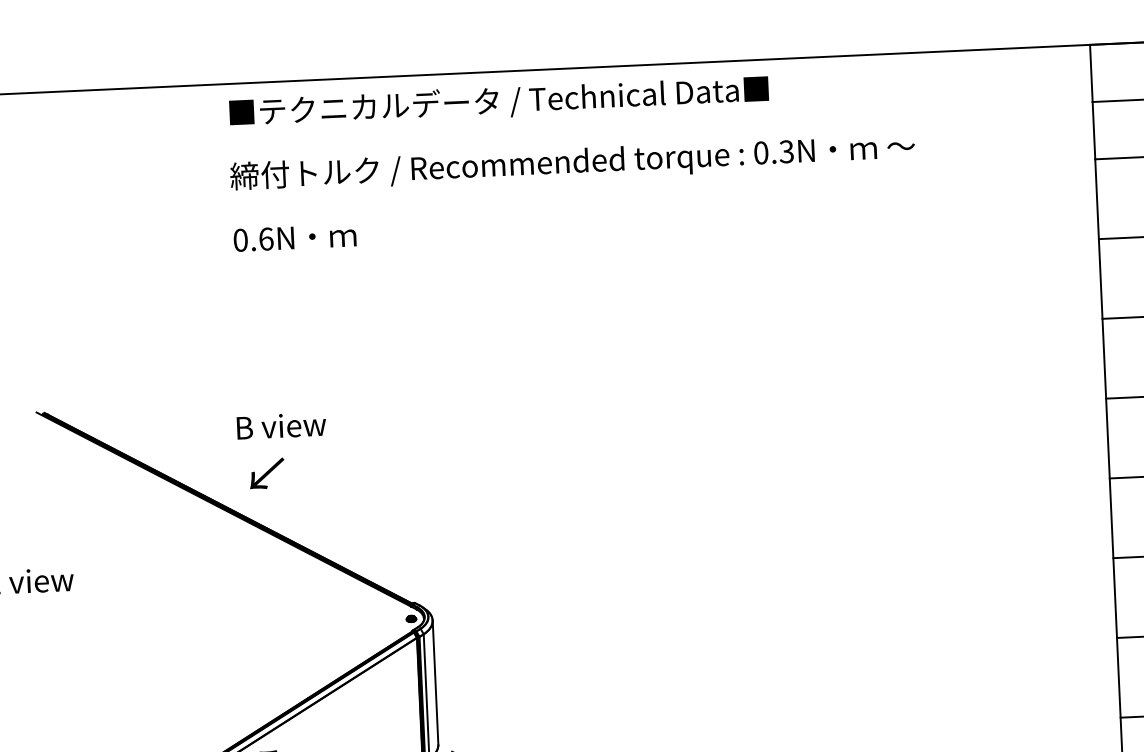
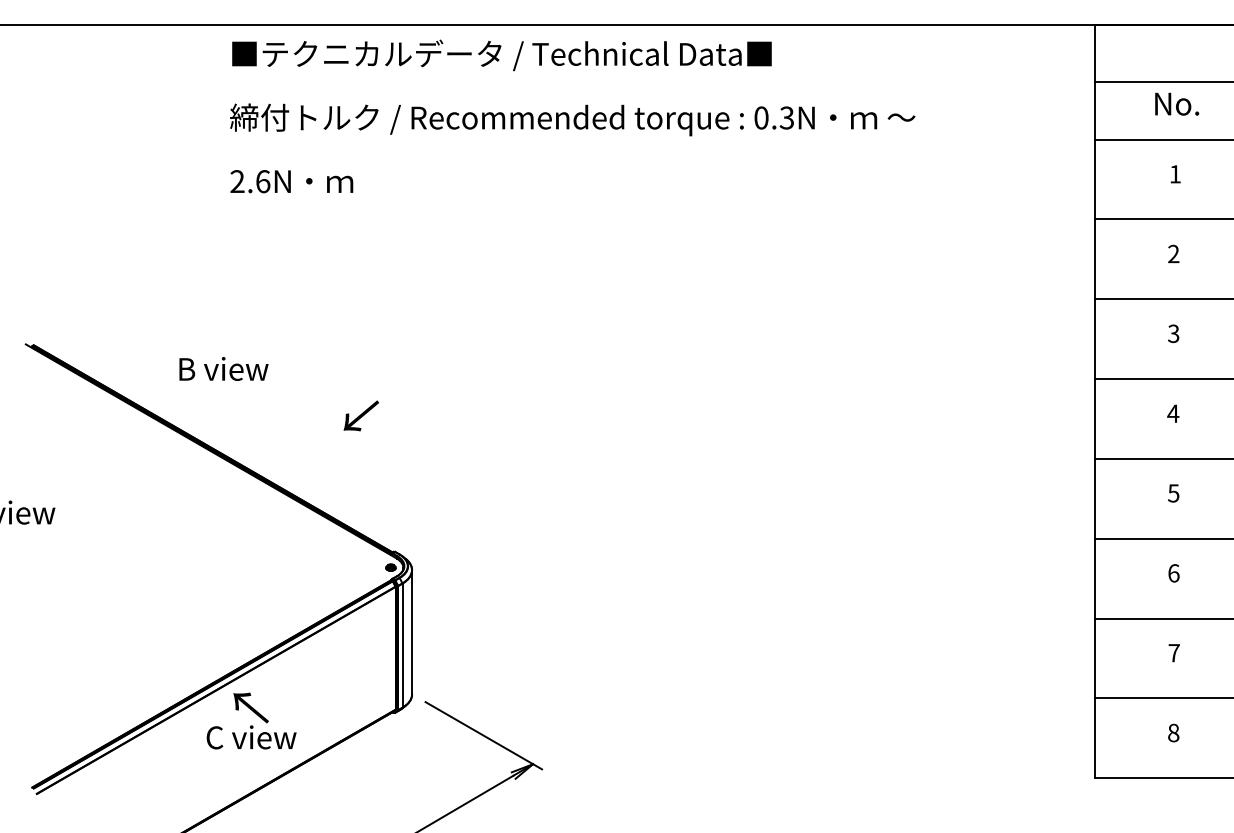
text: (240, 240) -> (237, 181), 0.6N -> 2.6N
text: (281, 425) -> (223, 368), moved
text: (267, 473) -> (361, 415), moved

